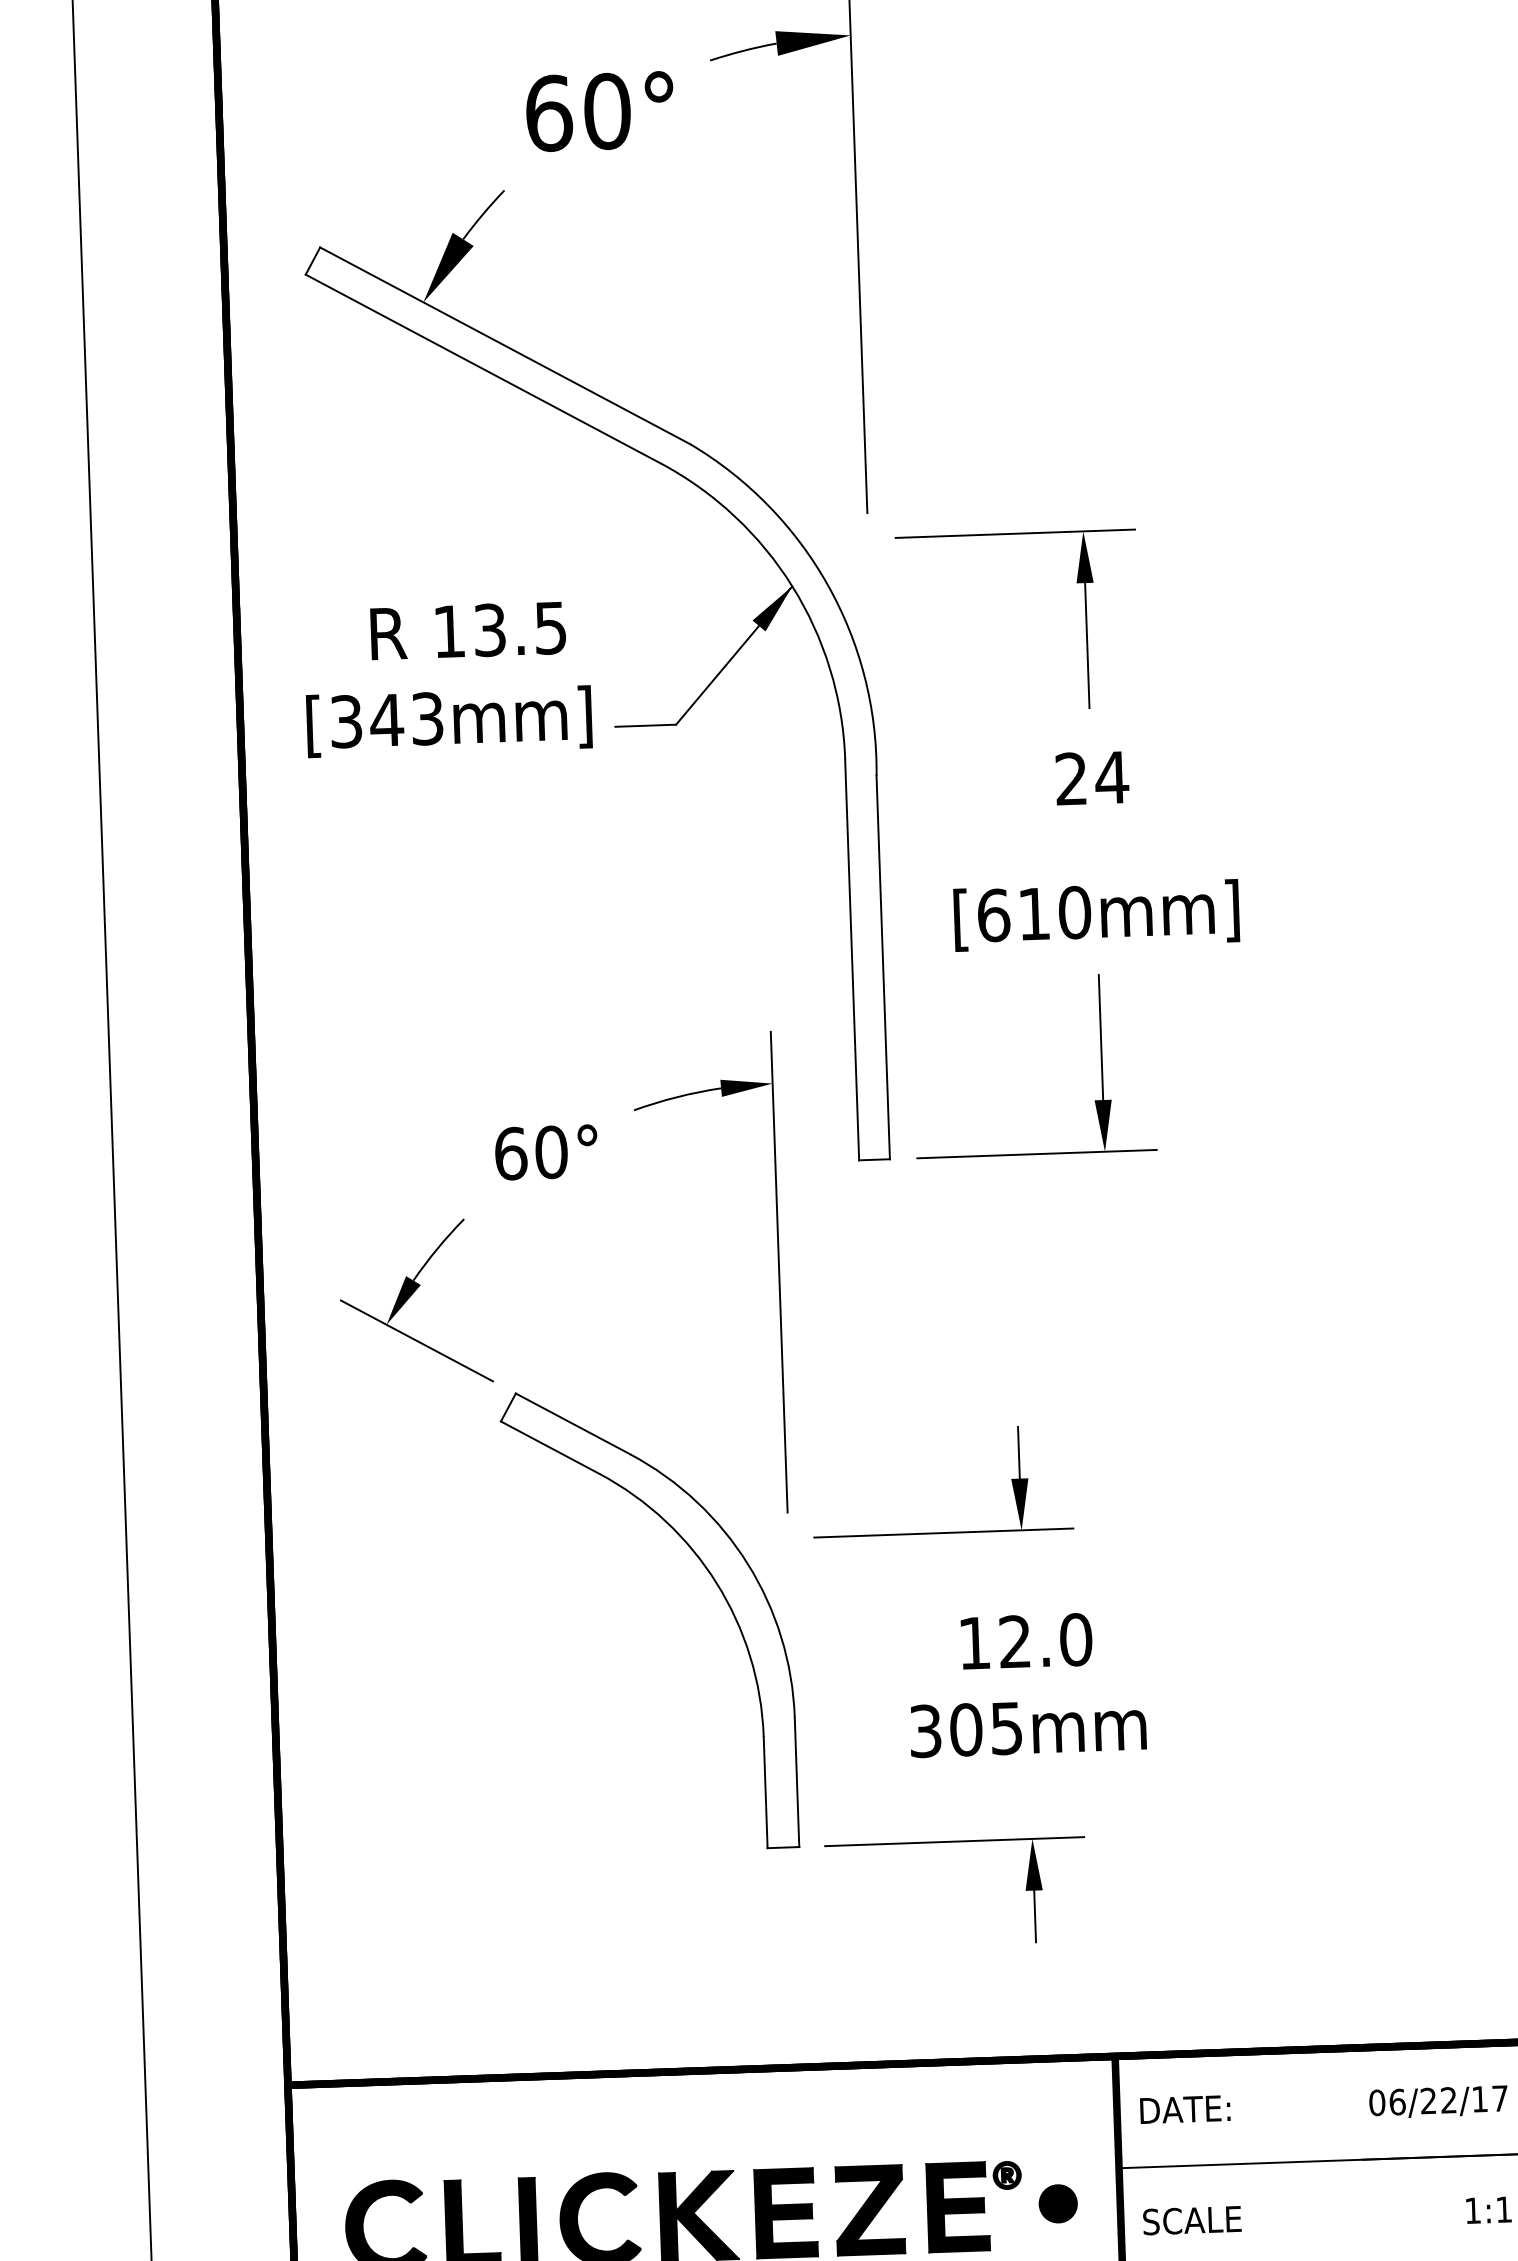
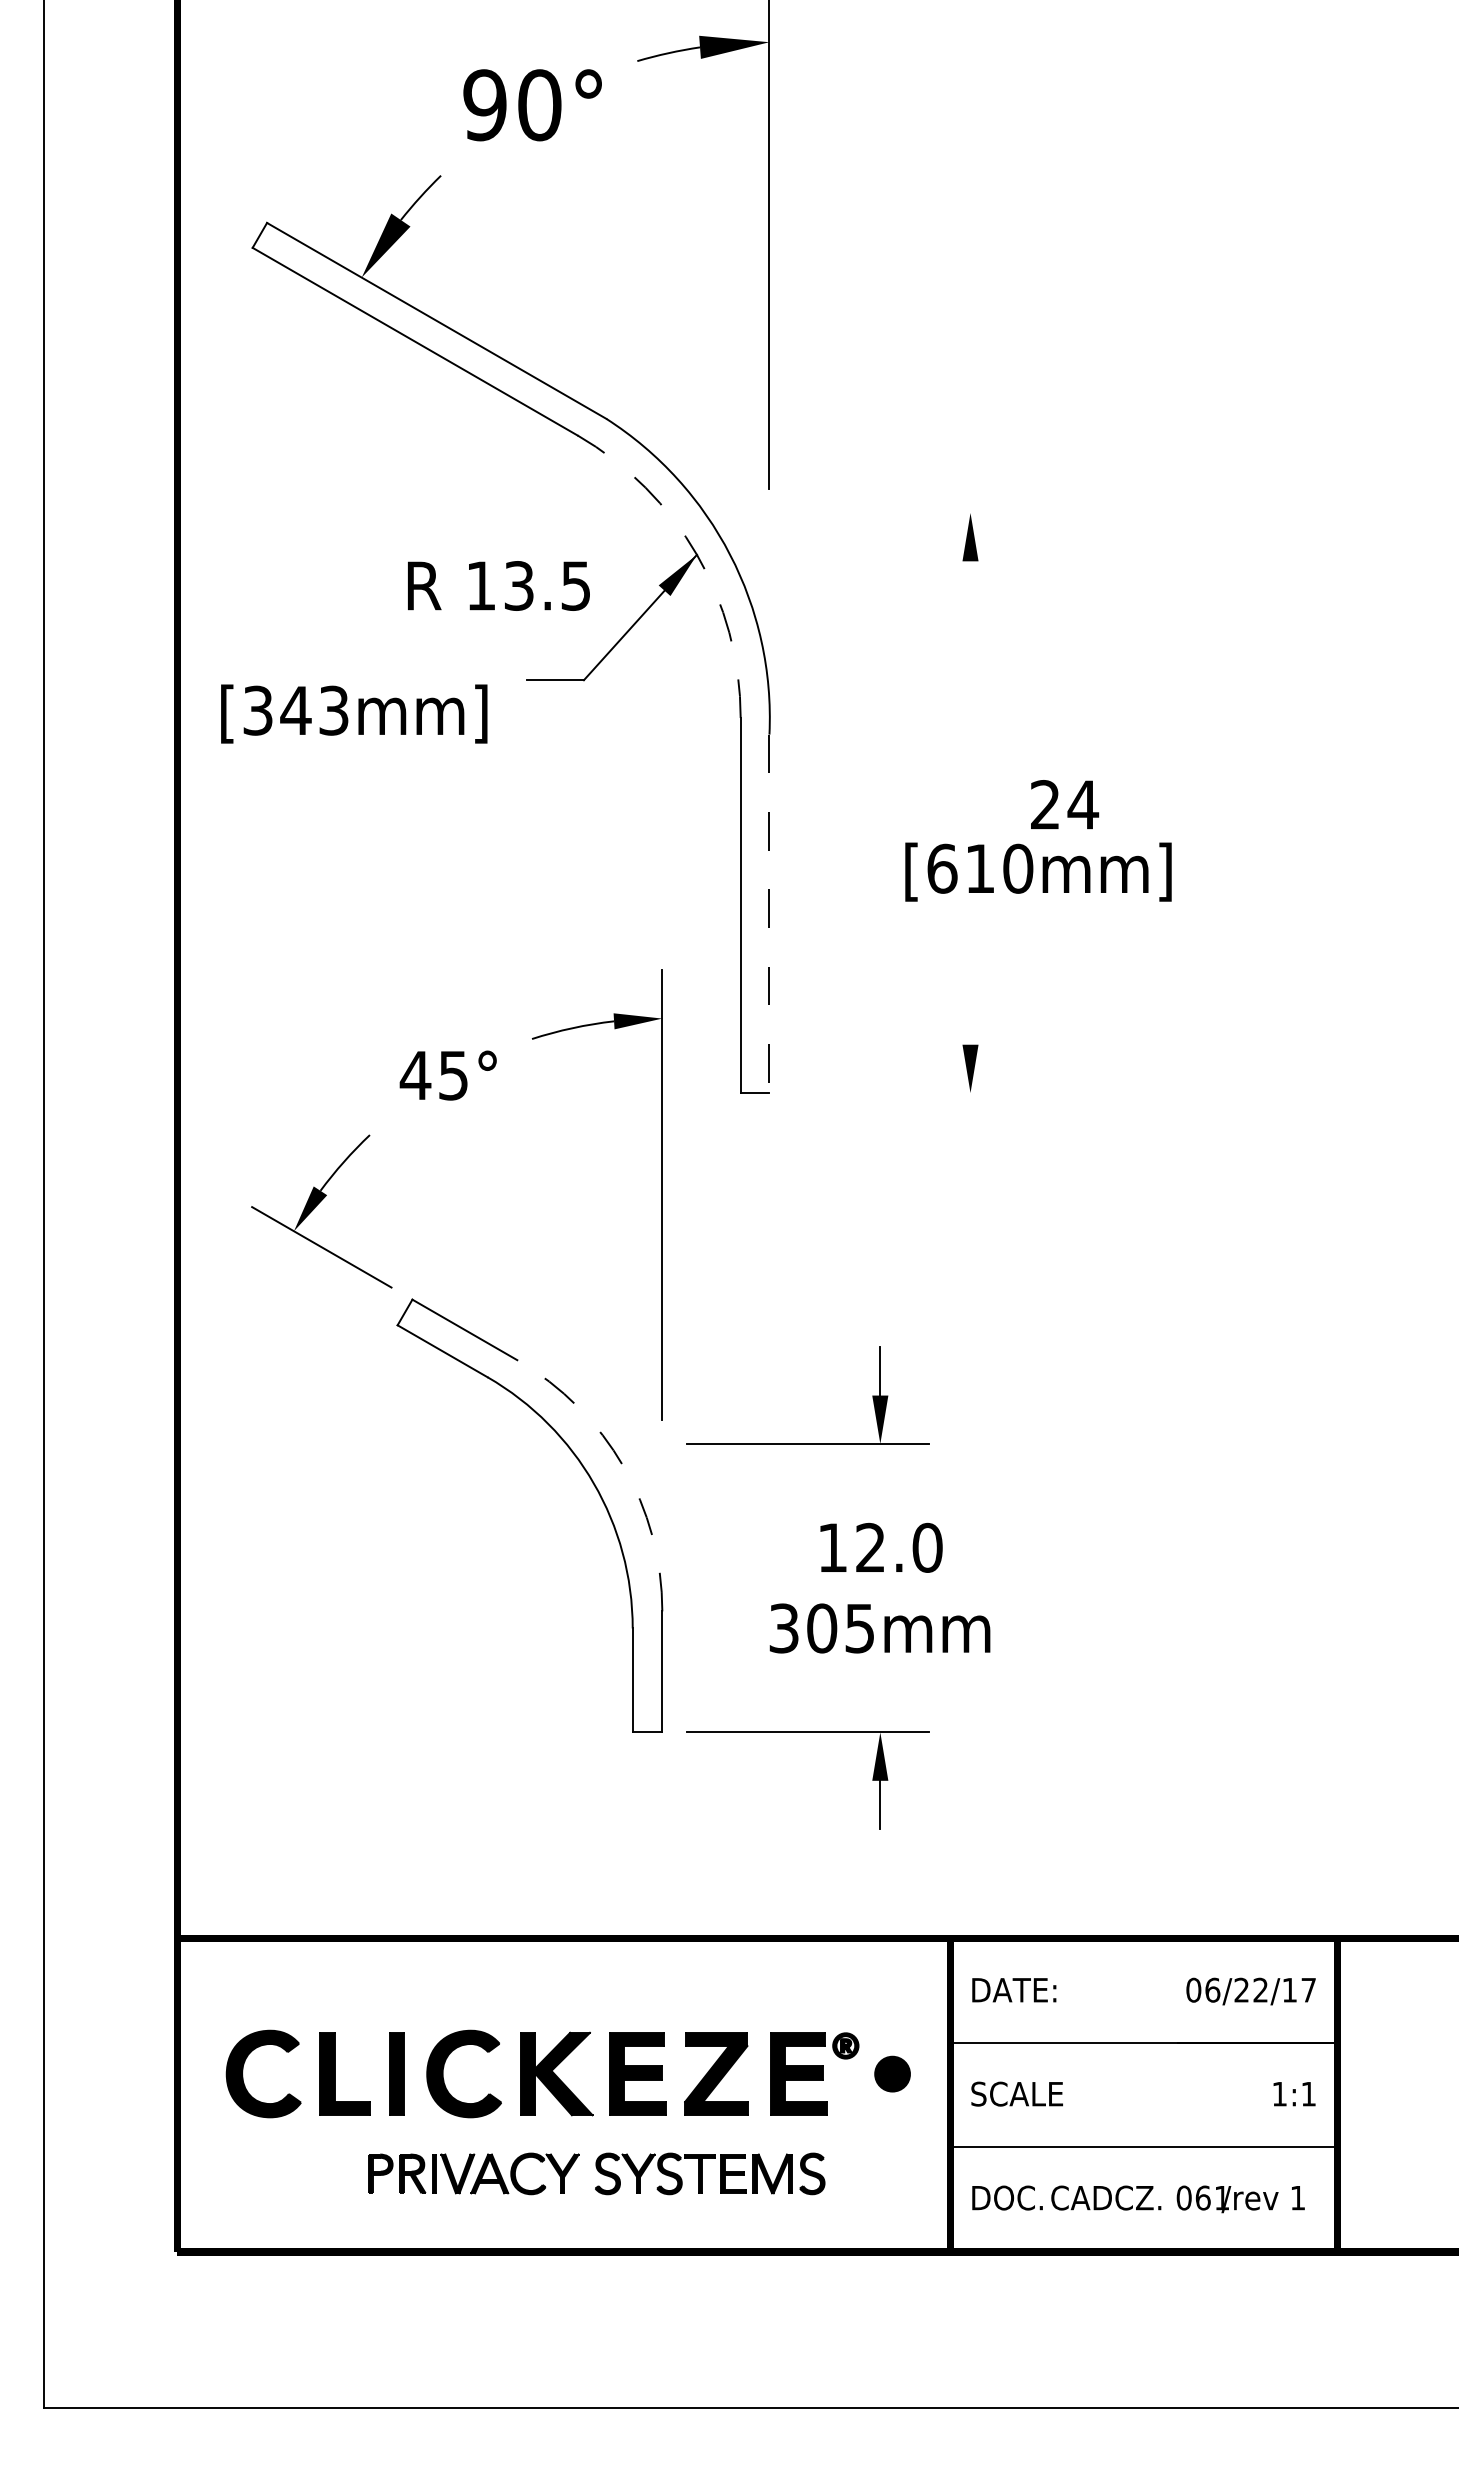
text: (549, 113) -> (485, 105), 60° -> 90°
line: (1014, 534) -> (906, 513), removed
arc: (791, 586) -> (696, 554), solid -> dashed
text: (467, 630) -> (498, 585), moved
line: (1087, 645) -> (970, 619), removed
text: (449, 721) -> (354, 713), moved
text: (1092, 777) -> (1065, 804), moved
text: (1096, 914) -> (1038, 871), moved
line: (883, 968) -> (769, 914), solid -> dashed
line: (1100, 1036) -> (970, 985), removed
text: (530, 1153) -> (433, 1075), 60° -> 45°
line: (1036, 1154) -> (906, 1093), removed
arc: (747, 1564) -> (623, 1466), solid -> dashed

